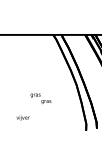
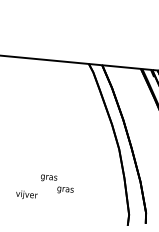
text: (40, 98) -> (56, 183), moved

